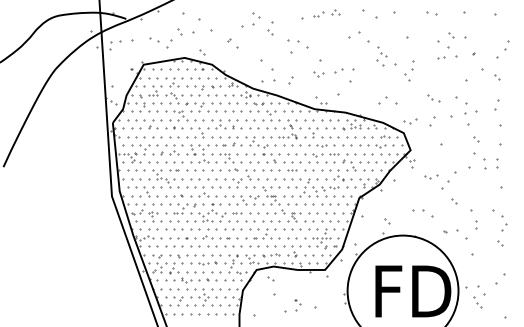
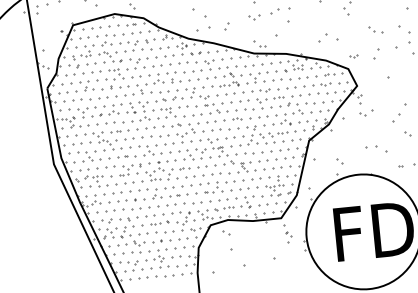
part: (410, 121) -> (354, 56), size x0.6
part: (431, 176) -> (366, 112), moved
part: (297, 305) -> (288, 237), moved

